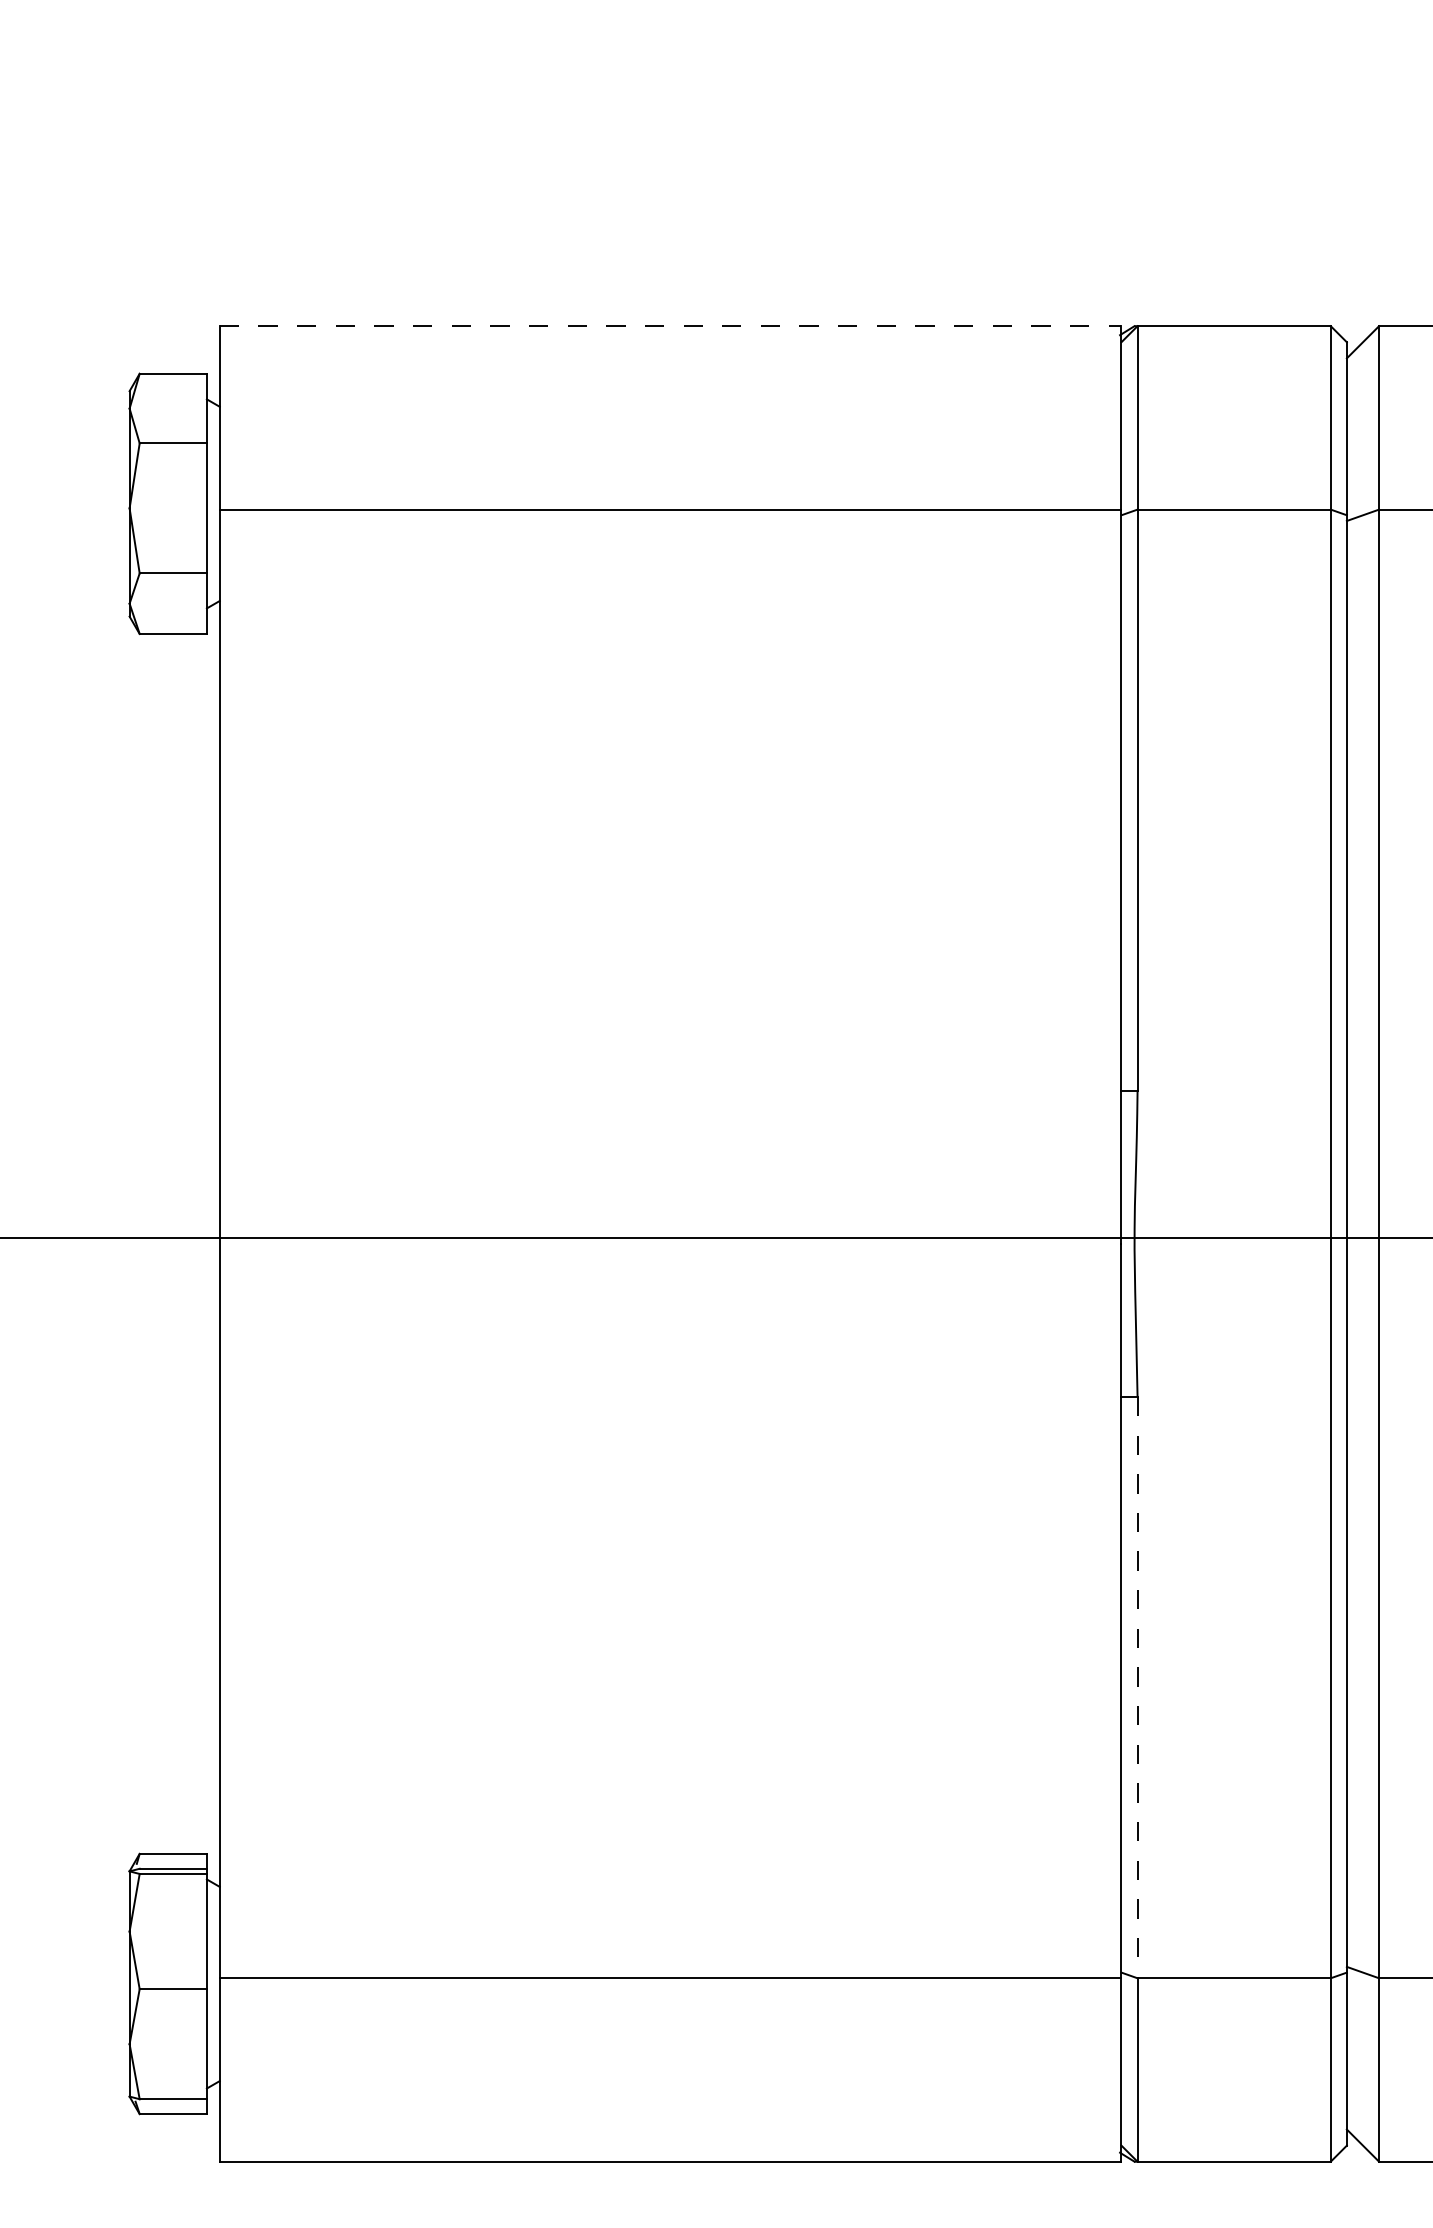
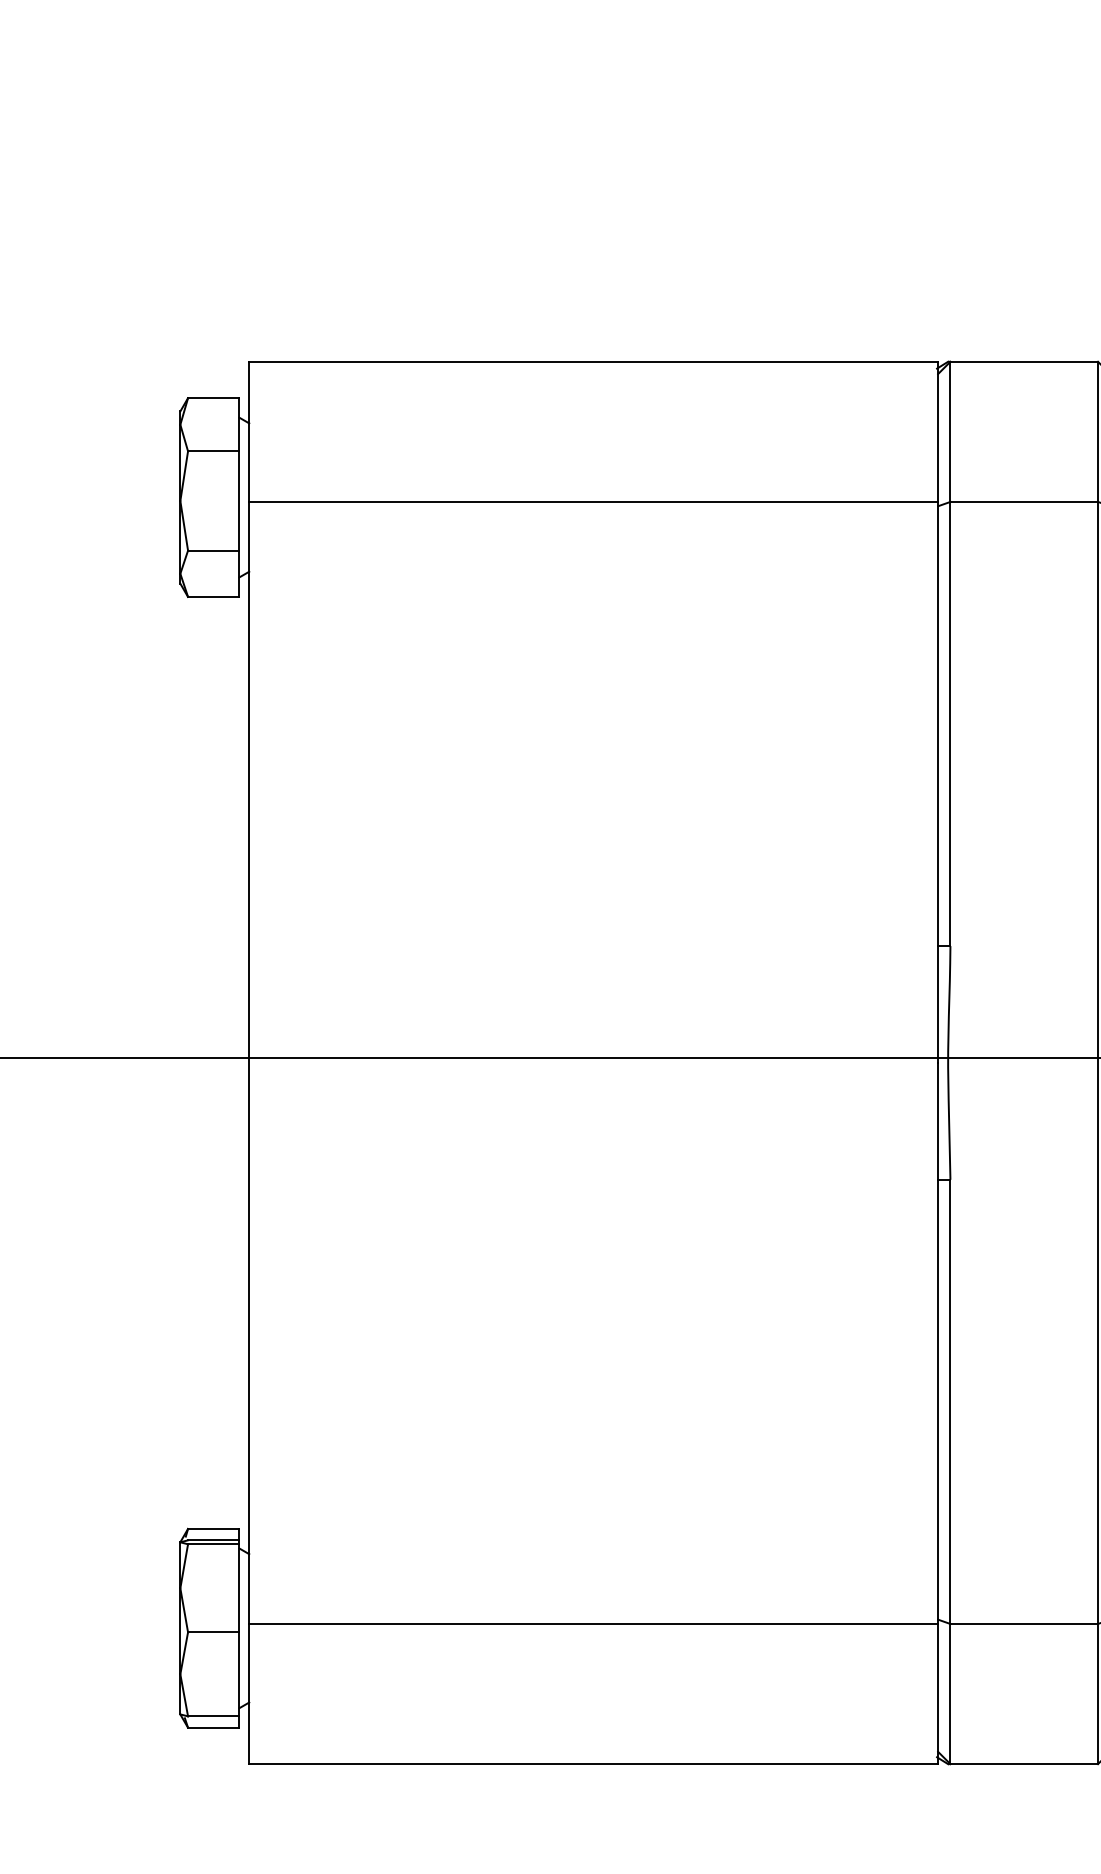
line: (671, 325) -> (594, 361), dashed -> solid
line: (1137, 1688) -> (950, 1402), dashed -> solid

